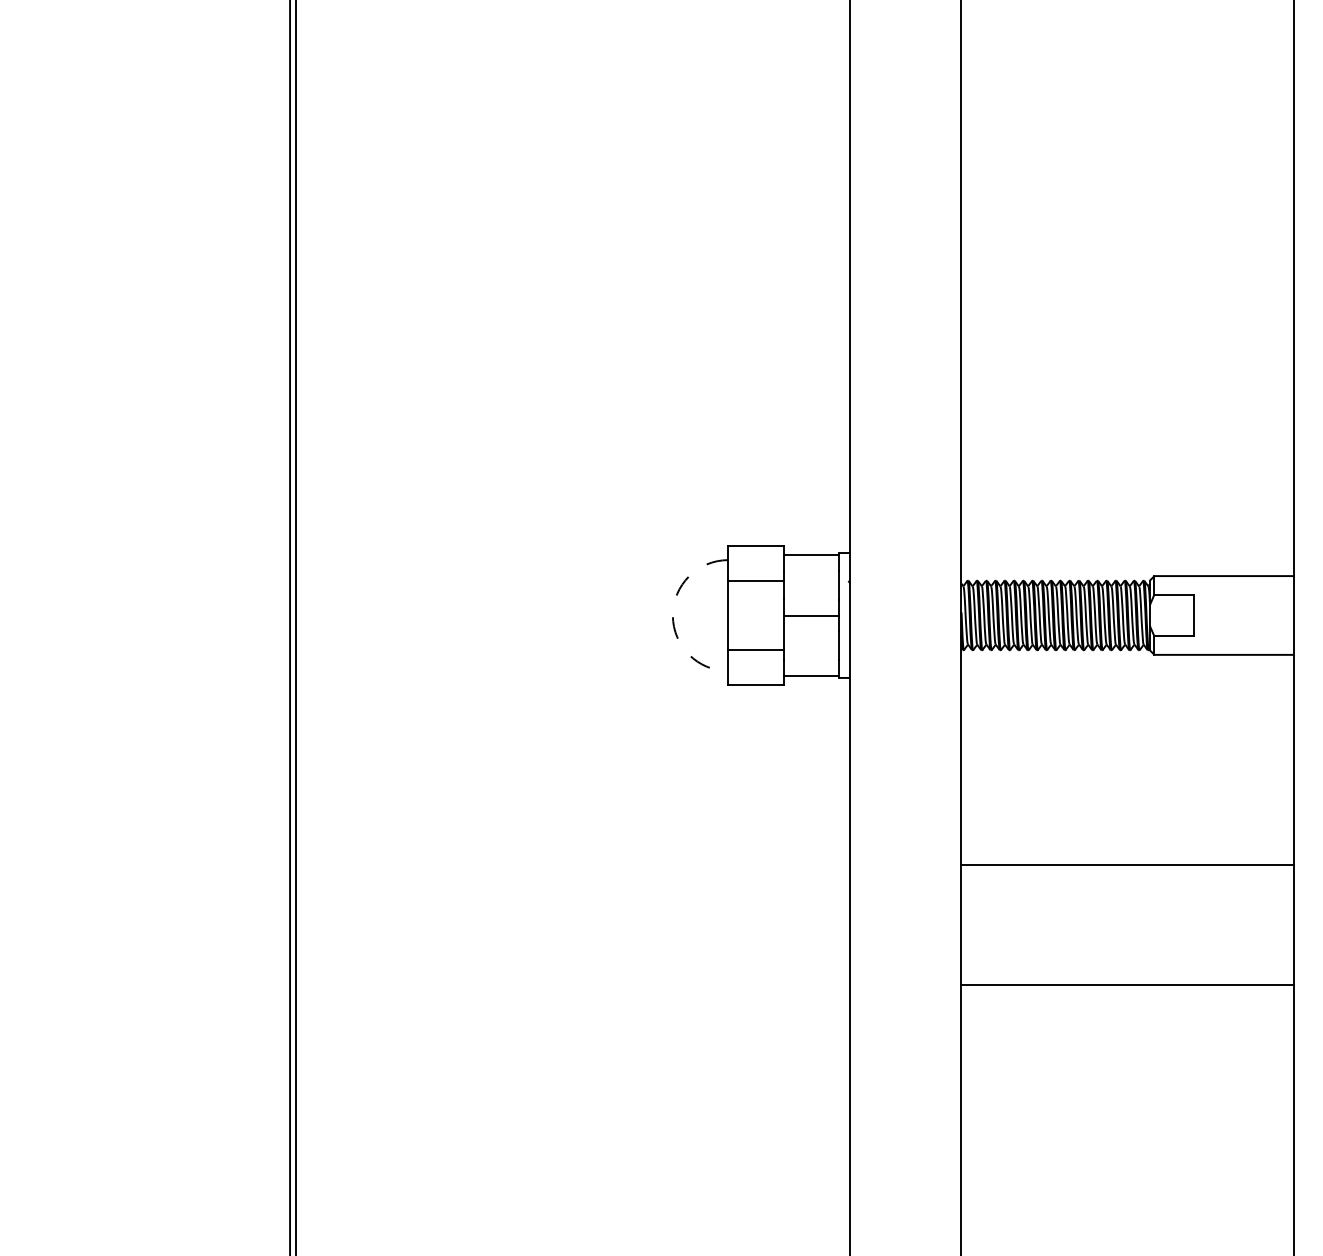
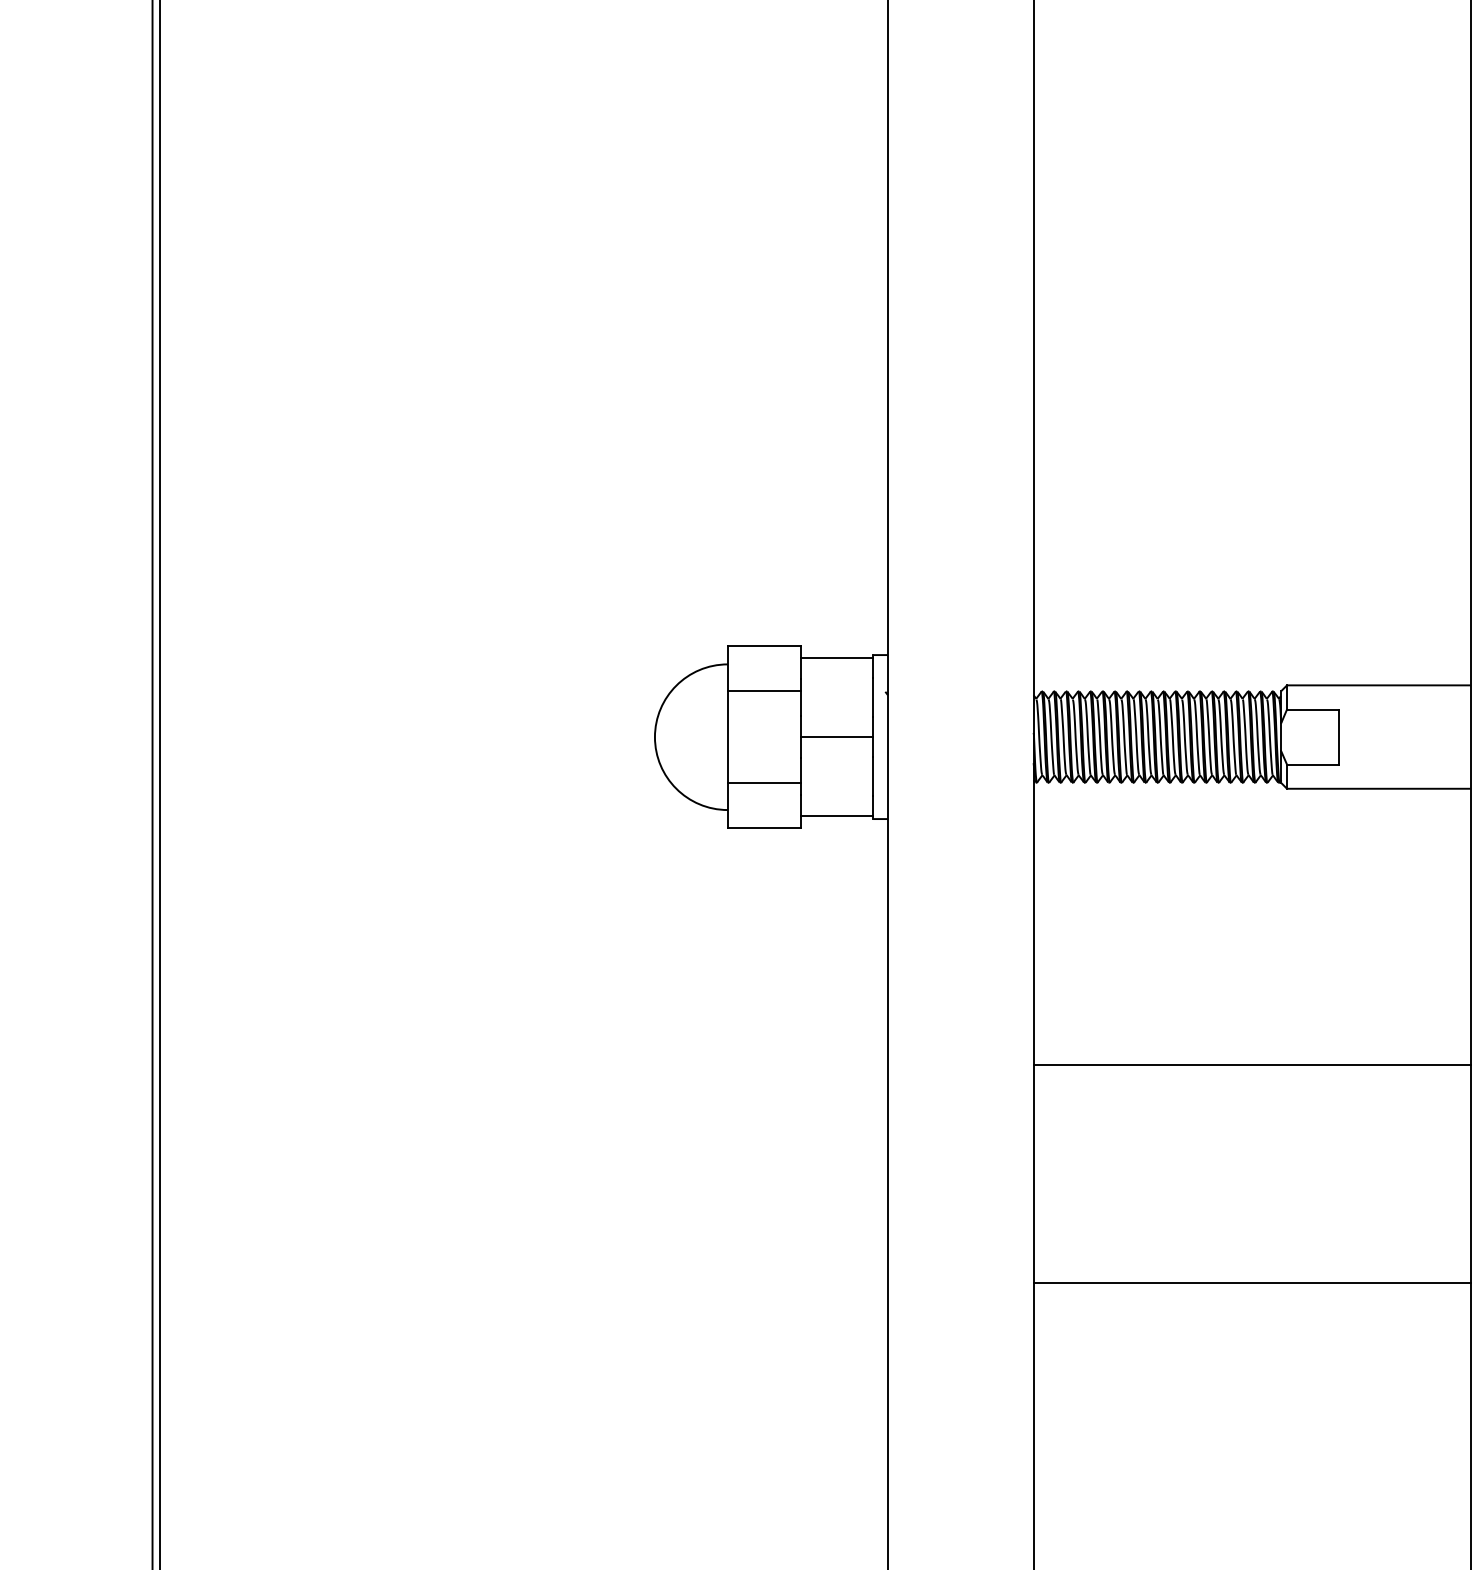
arc: (672, 615) -> (654, 737), dashed -> solid
line: (1127, 984) -> (1251, 1283), moved

